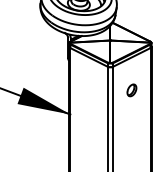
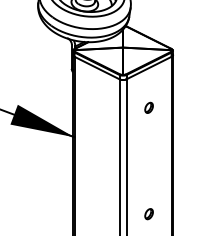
part: (131, 89) -> (148, 107), size x0.71

